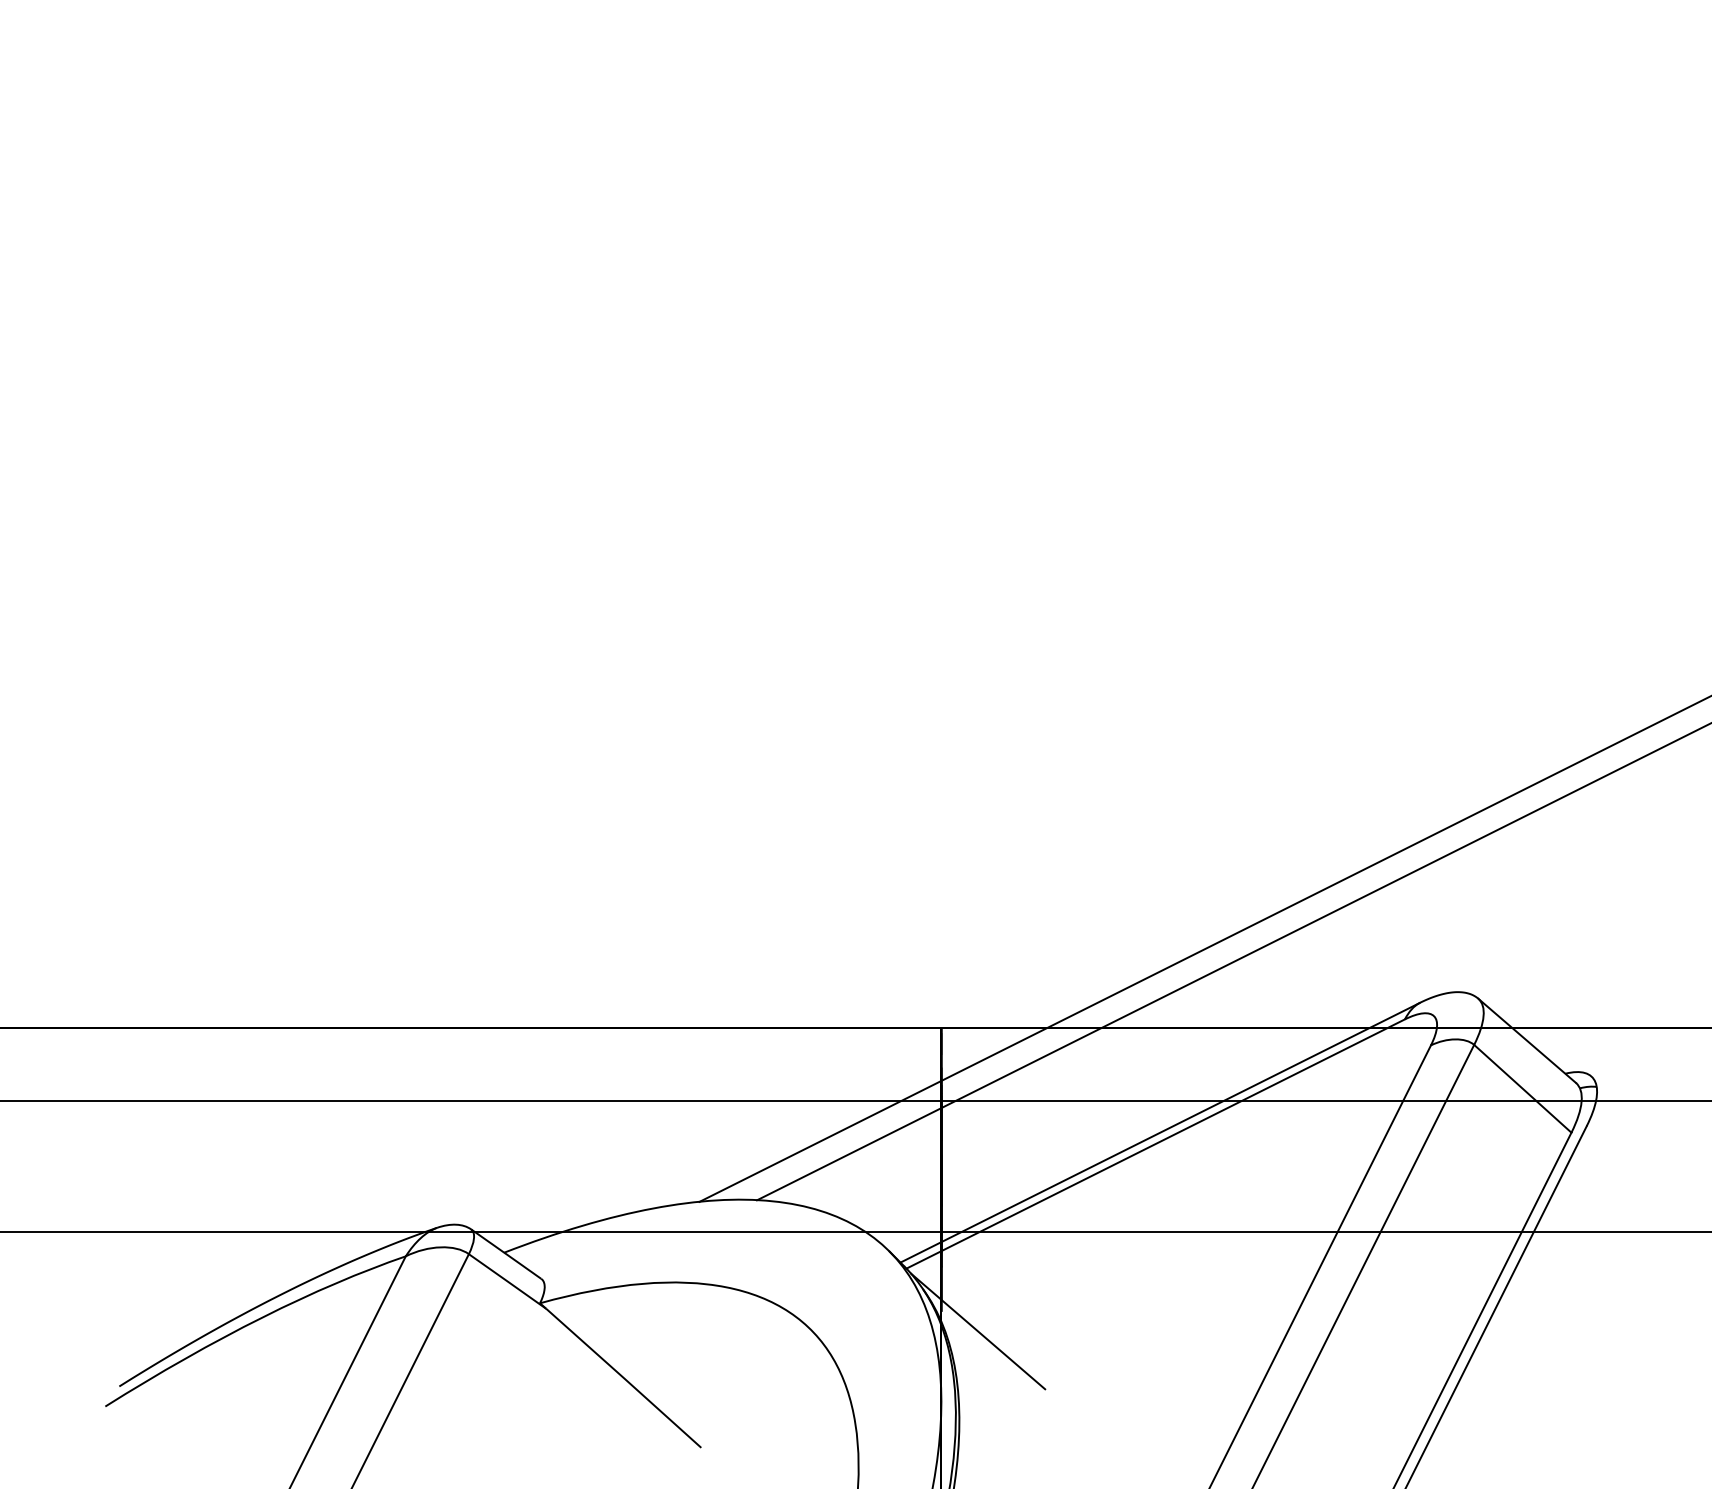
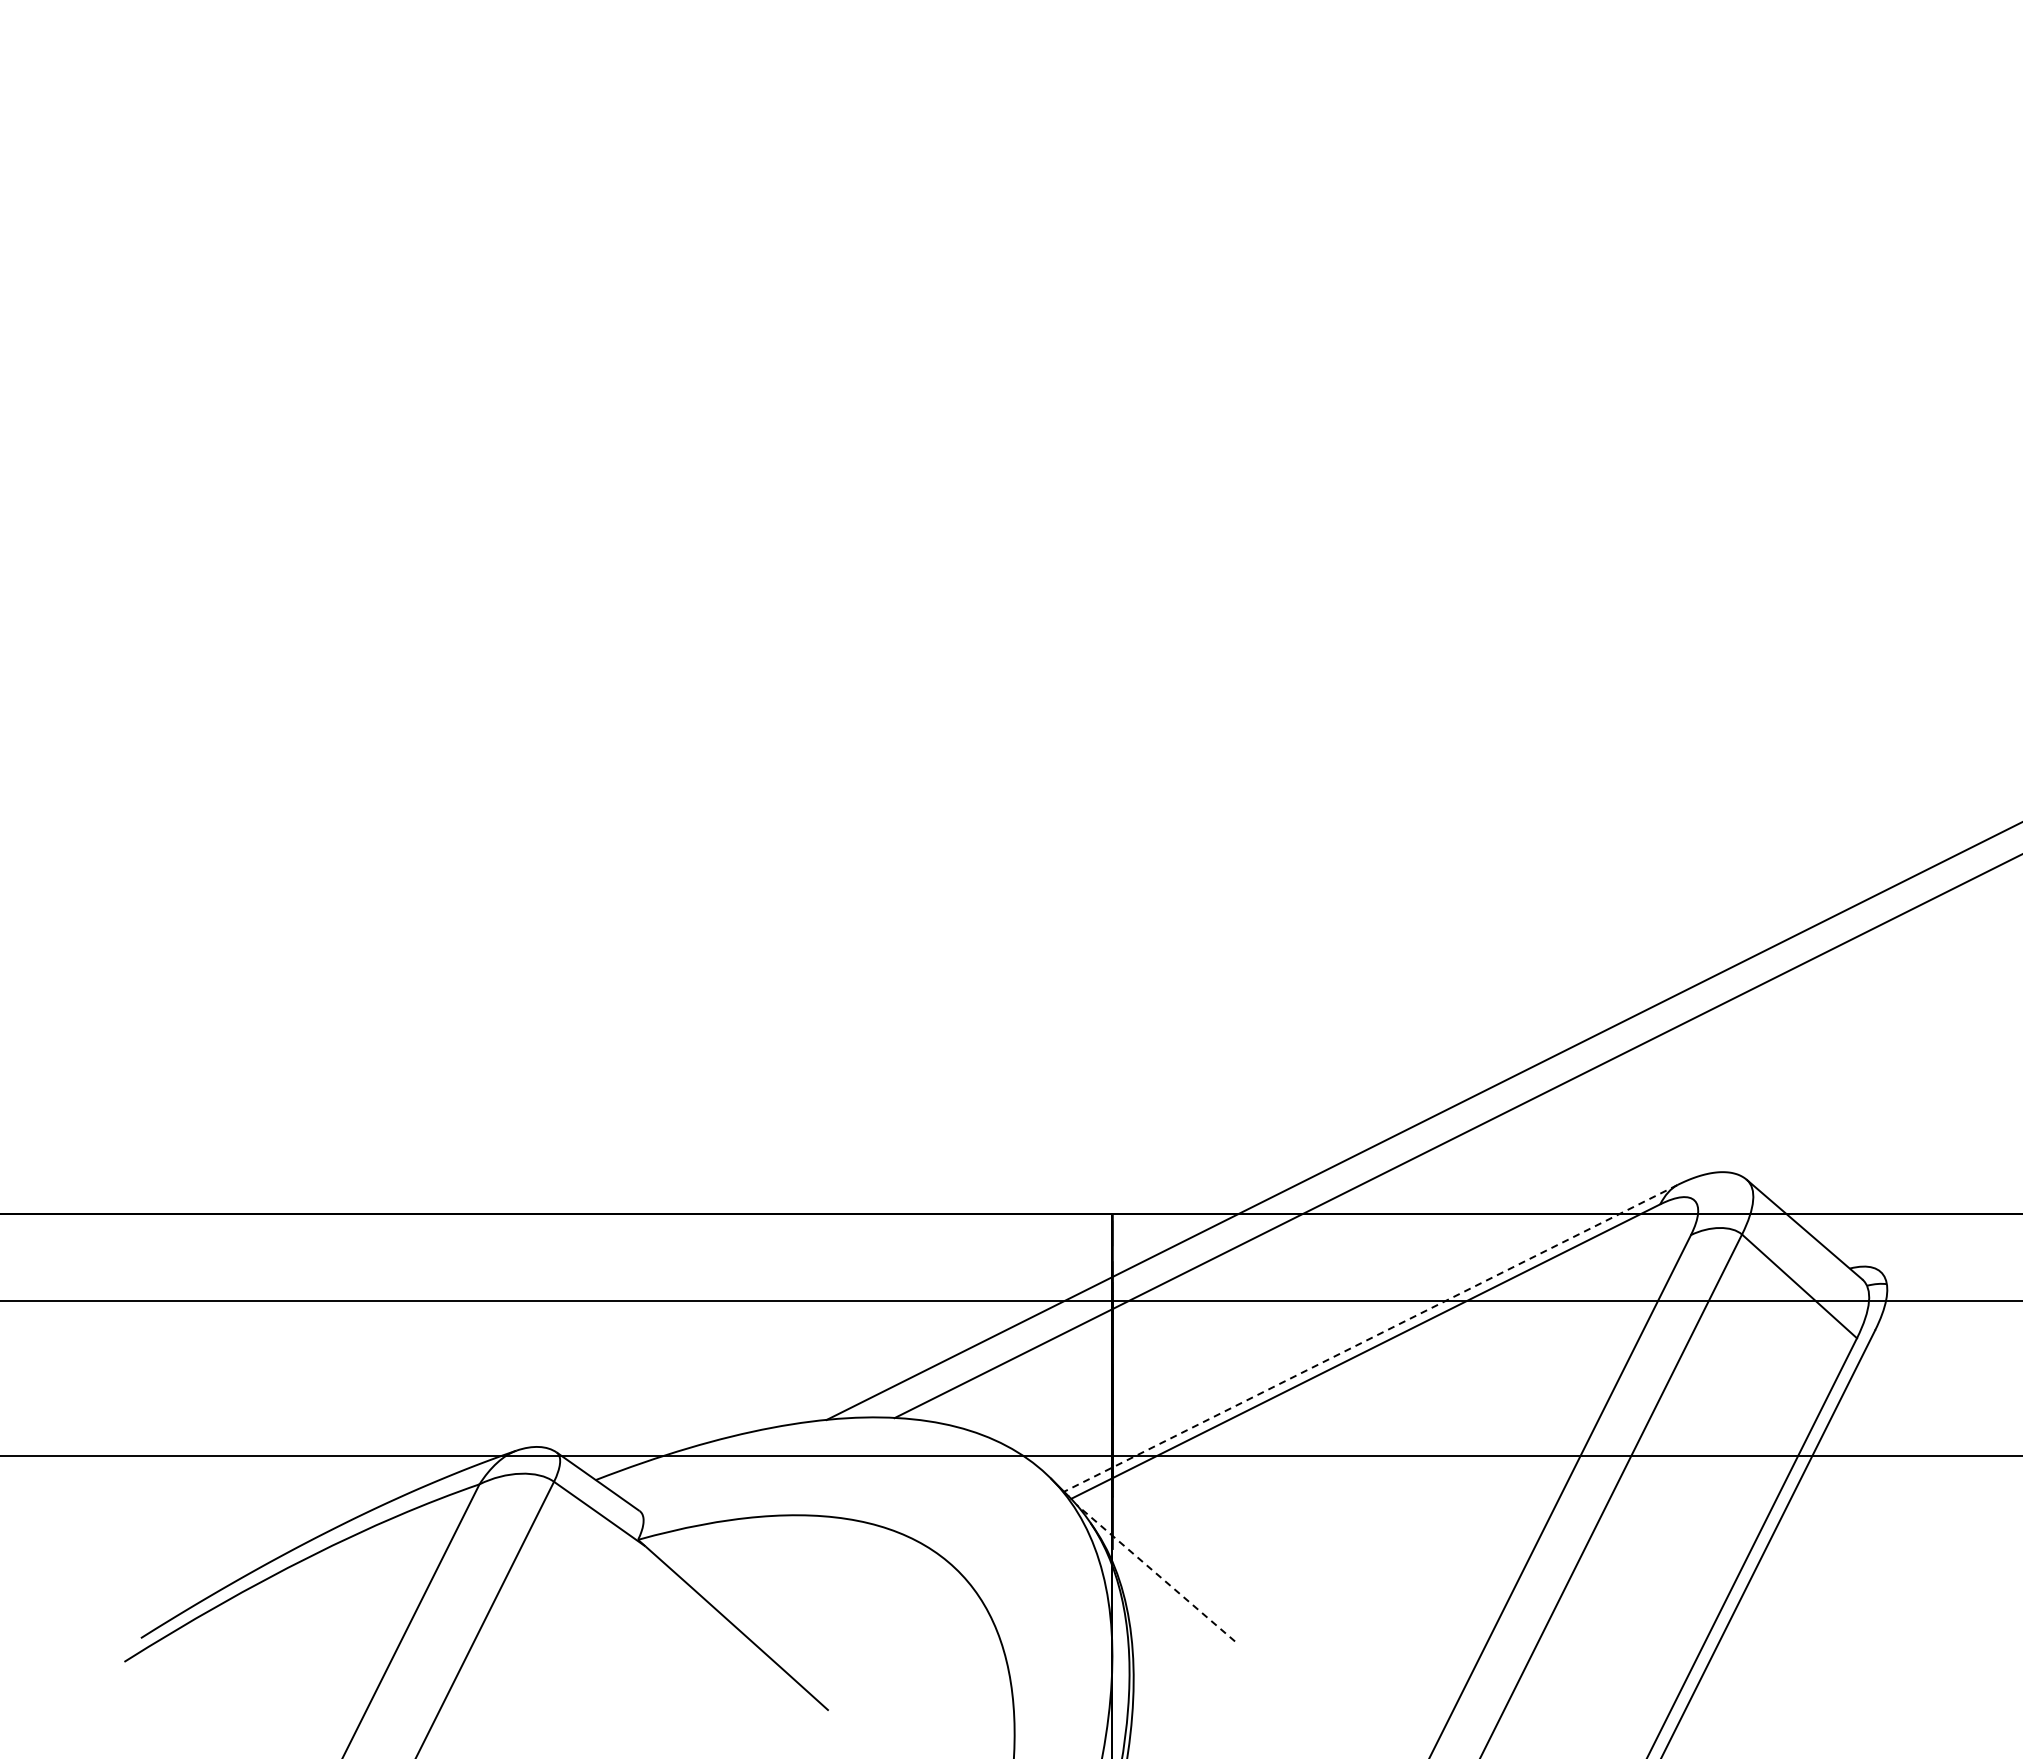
line: (1159, 1132) -> (1370, 1338), solid -> dashed
line: (977, 1330) -> (1155, 1572), solid -> dashed

